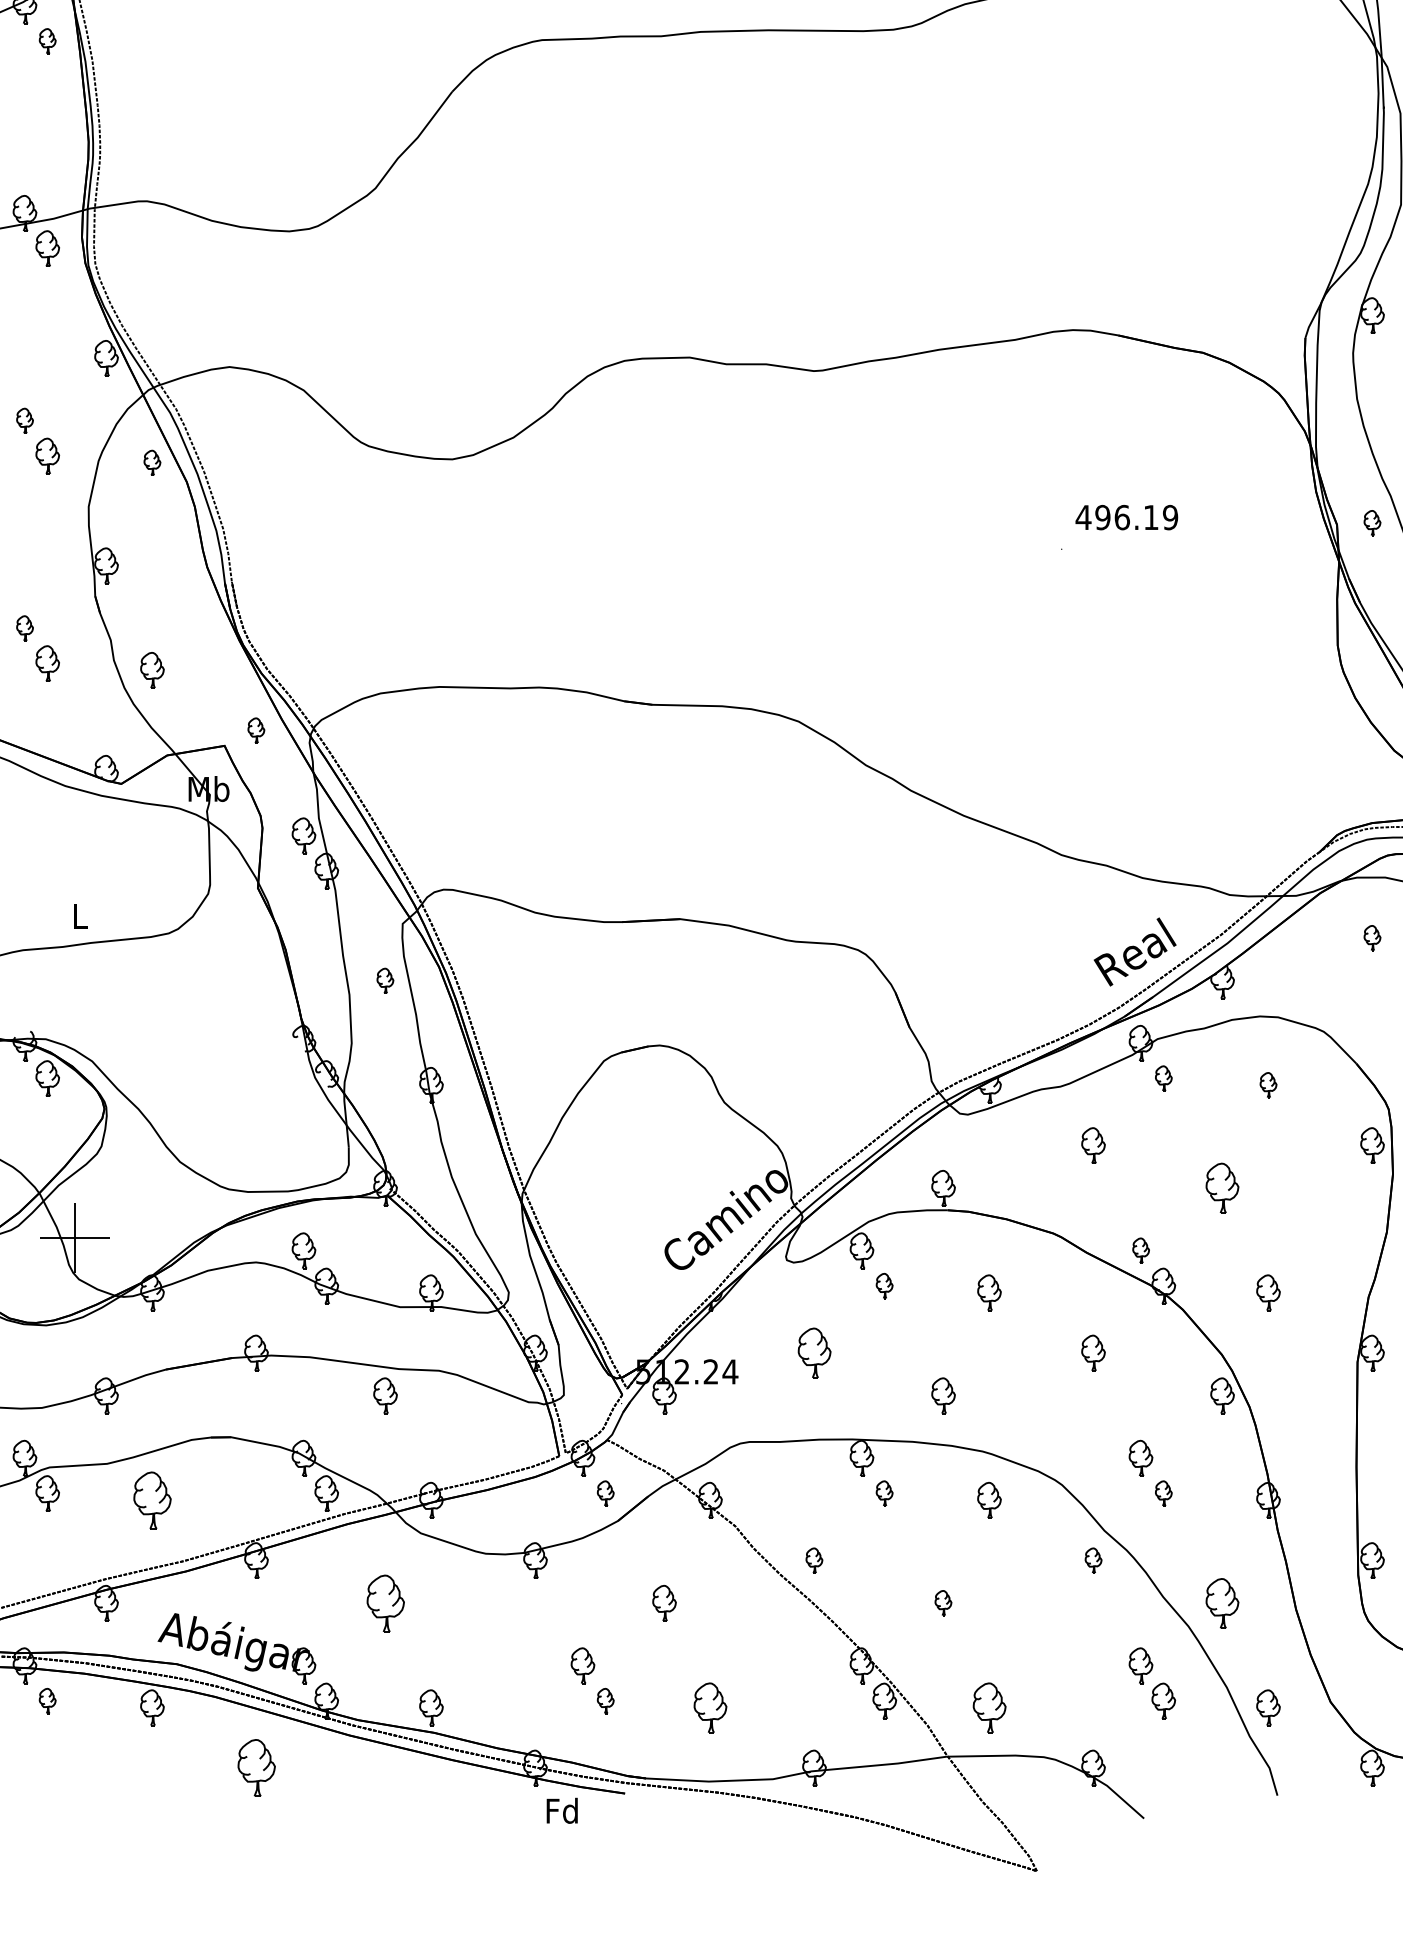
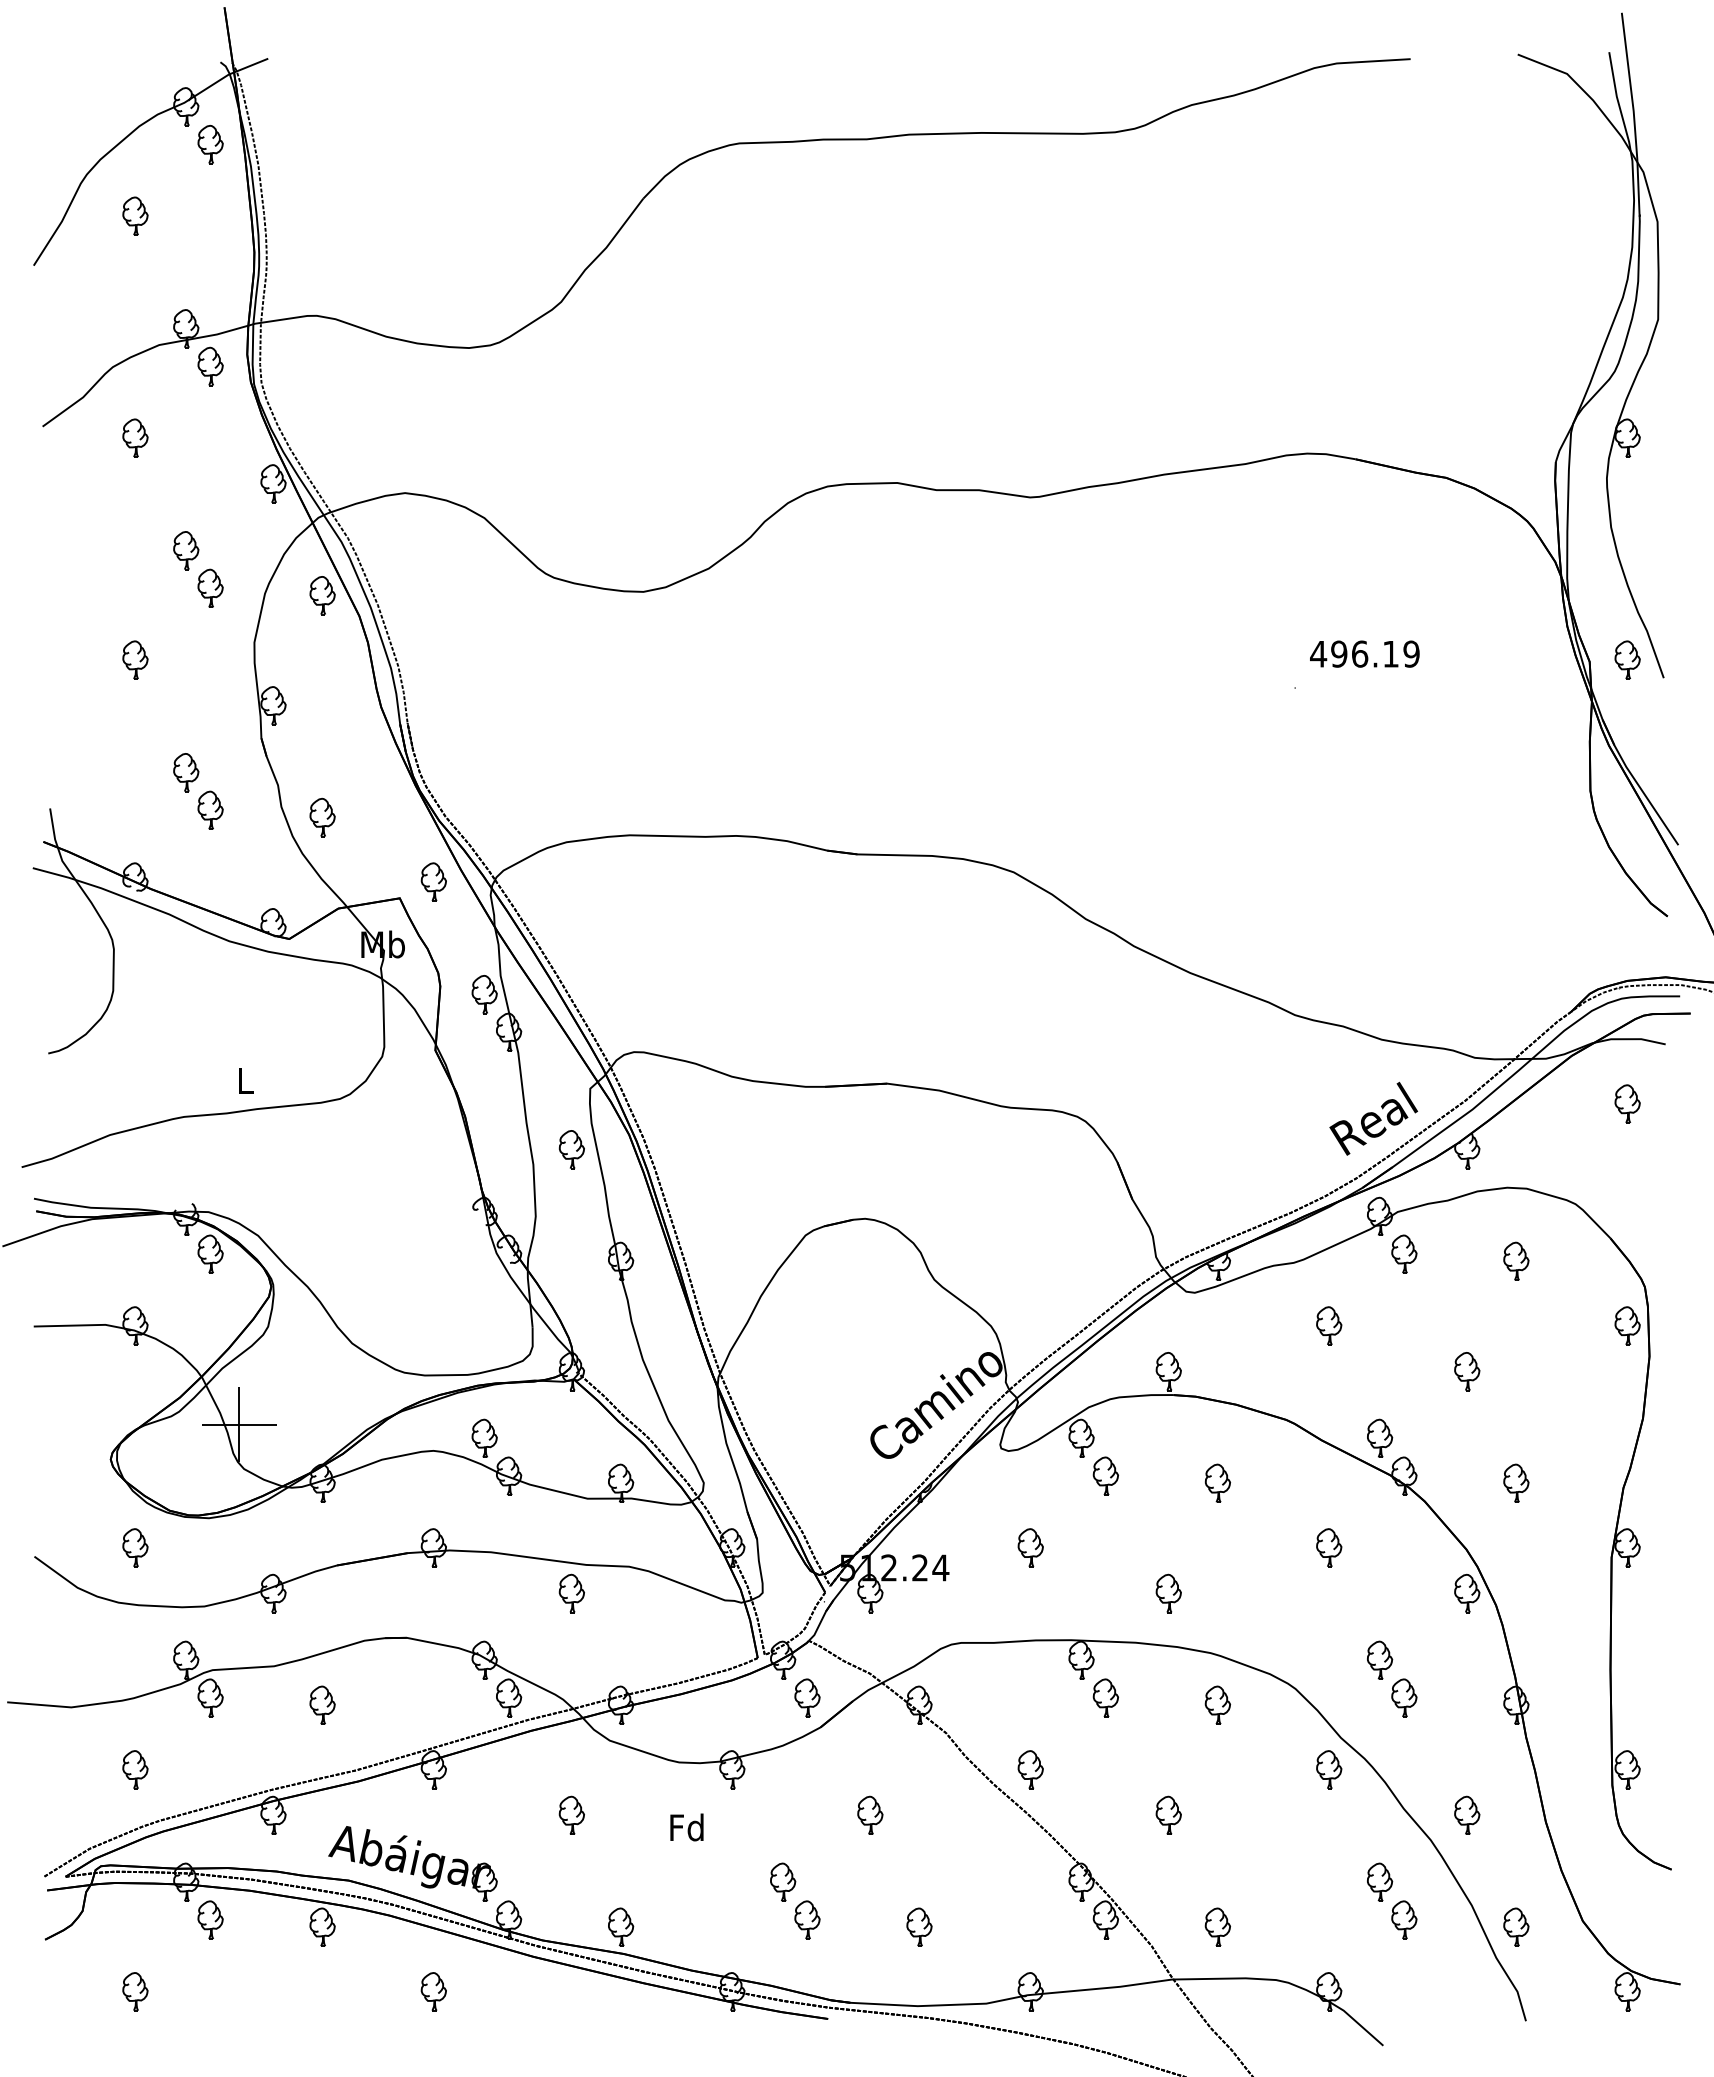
part: (47, 41) -> (210, 144), size x1.43
part: (25, 420) -> (186, 550), size x1.43
part: (152, 462) -> (322, 595), size x1.43
part: (1372, 522) -> (1627, 659), size x1.43
part: (25, 628) -> (186, 772), size x1.43
part: (256, 730) -> (433, 881), size x1.43
part: (1372, 937) -> (1627, 1103), size x1.43
part: (385, 980) -> (571, 1149), size x1.43
part: (1163, 1077) -> (1404, 1253), size x1.43
part: (1268, 1084) -> (1516, 1260), size x1.43
part: (1222, 1188) -> (1467, 1371), size x0.71
part: (1141, 1249) -> (1380, 1437), size x1.43
part: (884, 1285) -> (1105, 1475), size x1.43
part: (814, 1352) -> (1030, 1547), size x0.71
part: (605, 1493) -> (807, 1697), size x1.43
part: (884, 1493) -> (1105, 1697), size x1.43
part: (1163, 1493) -> (1404, 1697), size x1.43
part: (152, 1499) -> (322, 1704), size x0.62
part: (814, 1560) -> (1030, 1769), size x1.43
part: (1093, 1560) -> (1329, 1769), size x1.43
part: (385, 1602) -> (571, 1814), size x0.62
part: (943, 1602) -> (1168, 1814), size x1.43
part: (1222, 1602) -> (1467, 1814), size x0.71
part: (47, 1700) -> (210, 1919), size x1.43
part: (605, 1700) -> (807, 1919), size x1.43
part: (710, 1707) -> (919, 1926), size x0.71
part: (989, 1707) -> (1217, 1926), size x0.71
part: (256, 1767) -> (433, 1991), size x0.62
text: (561, 1810) -> (686, 1827), moved

